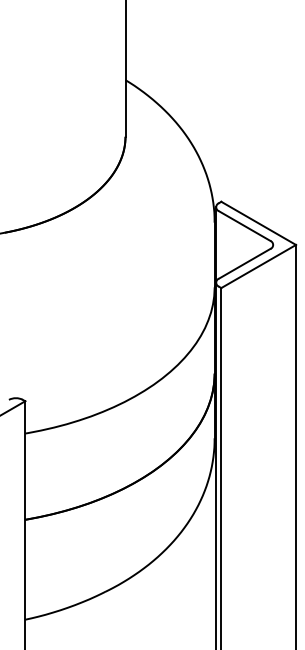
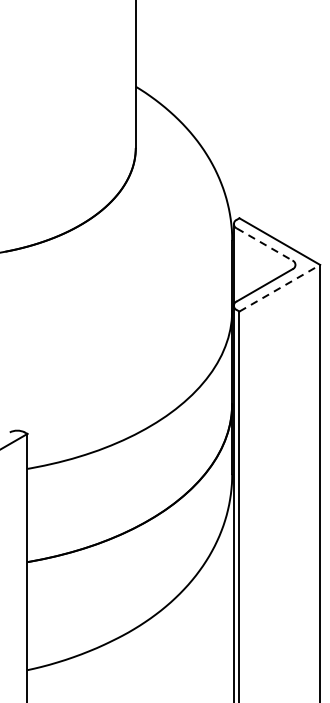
line: (244, 226) -> (264, 244), solid -> dashed
line: (259, 266) -> (280, 288), solid -> dashed

